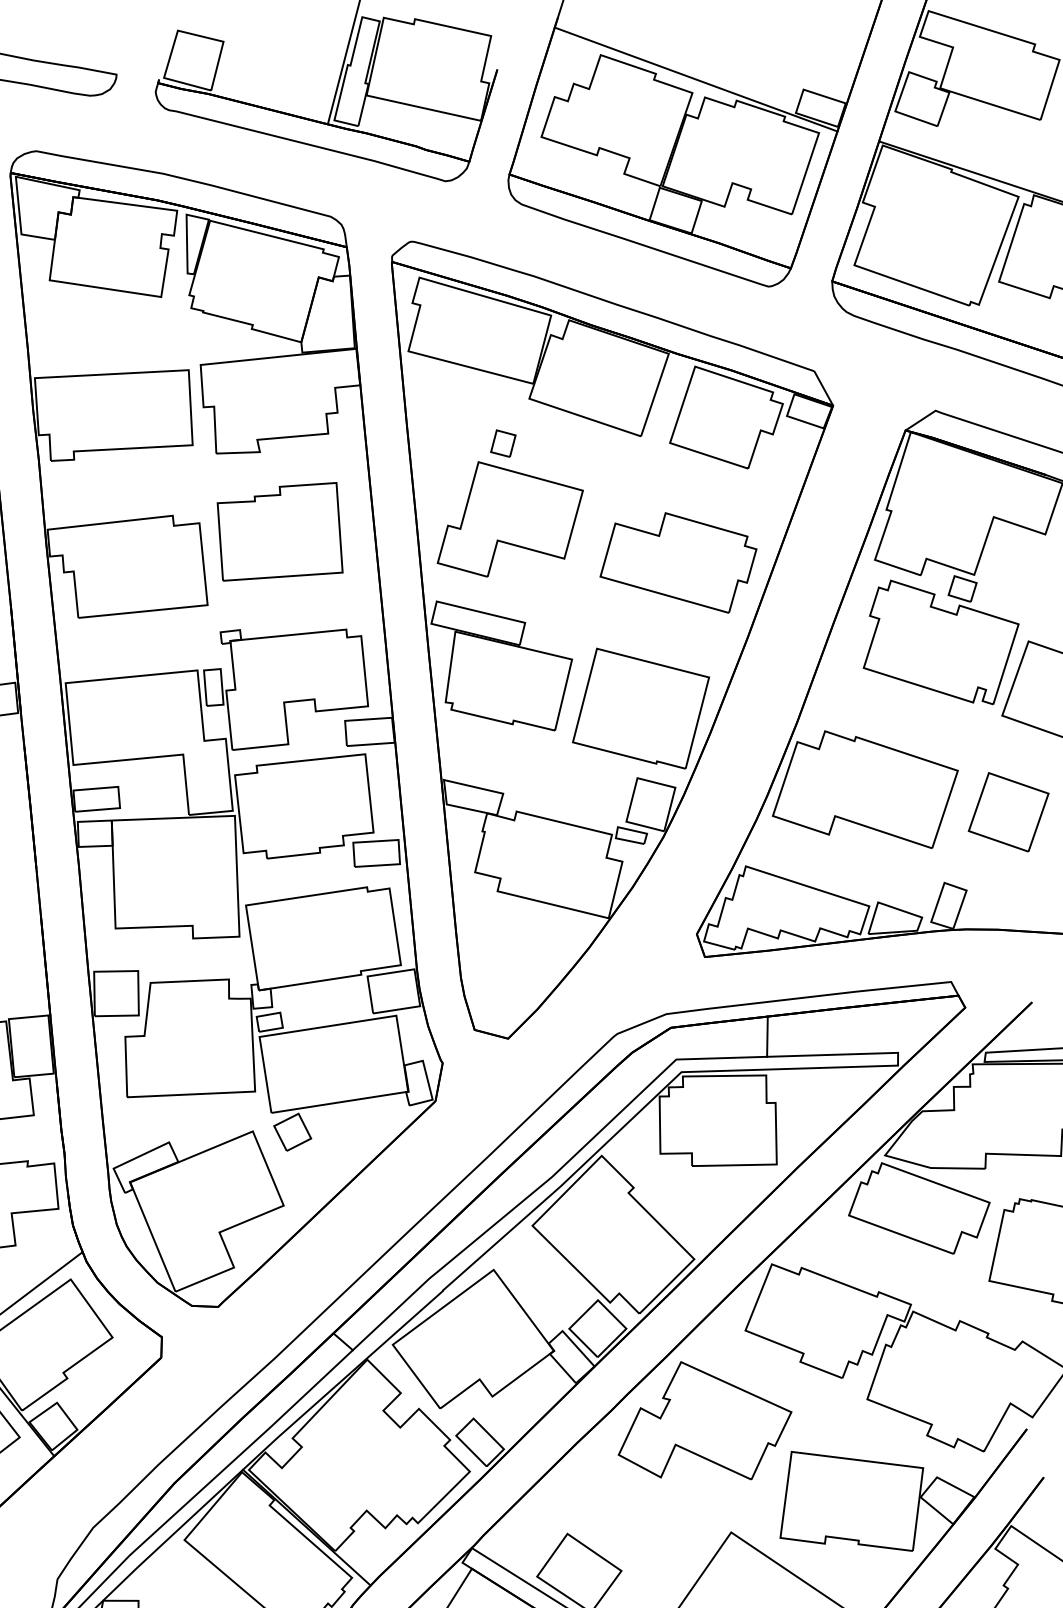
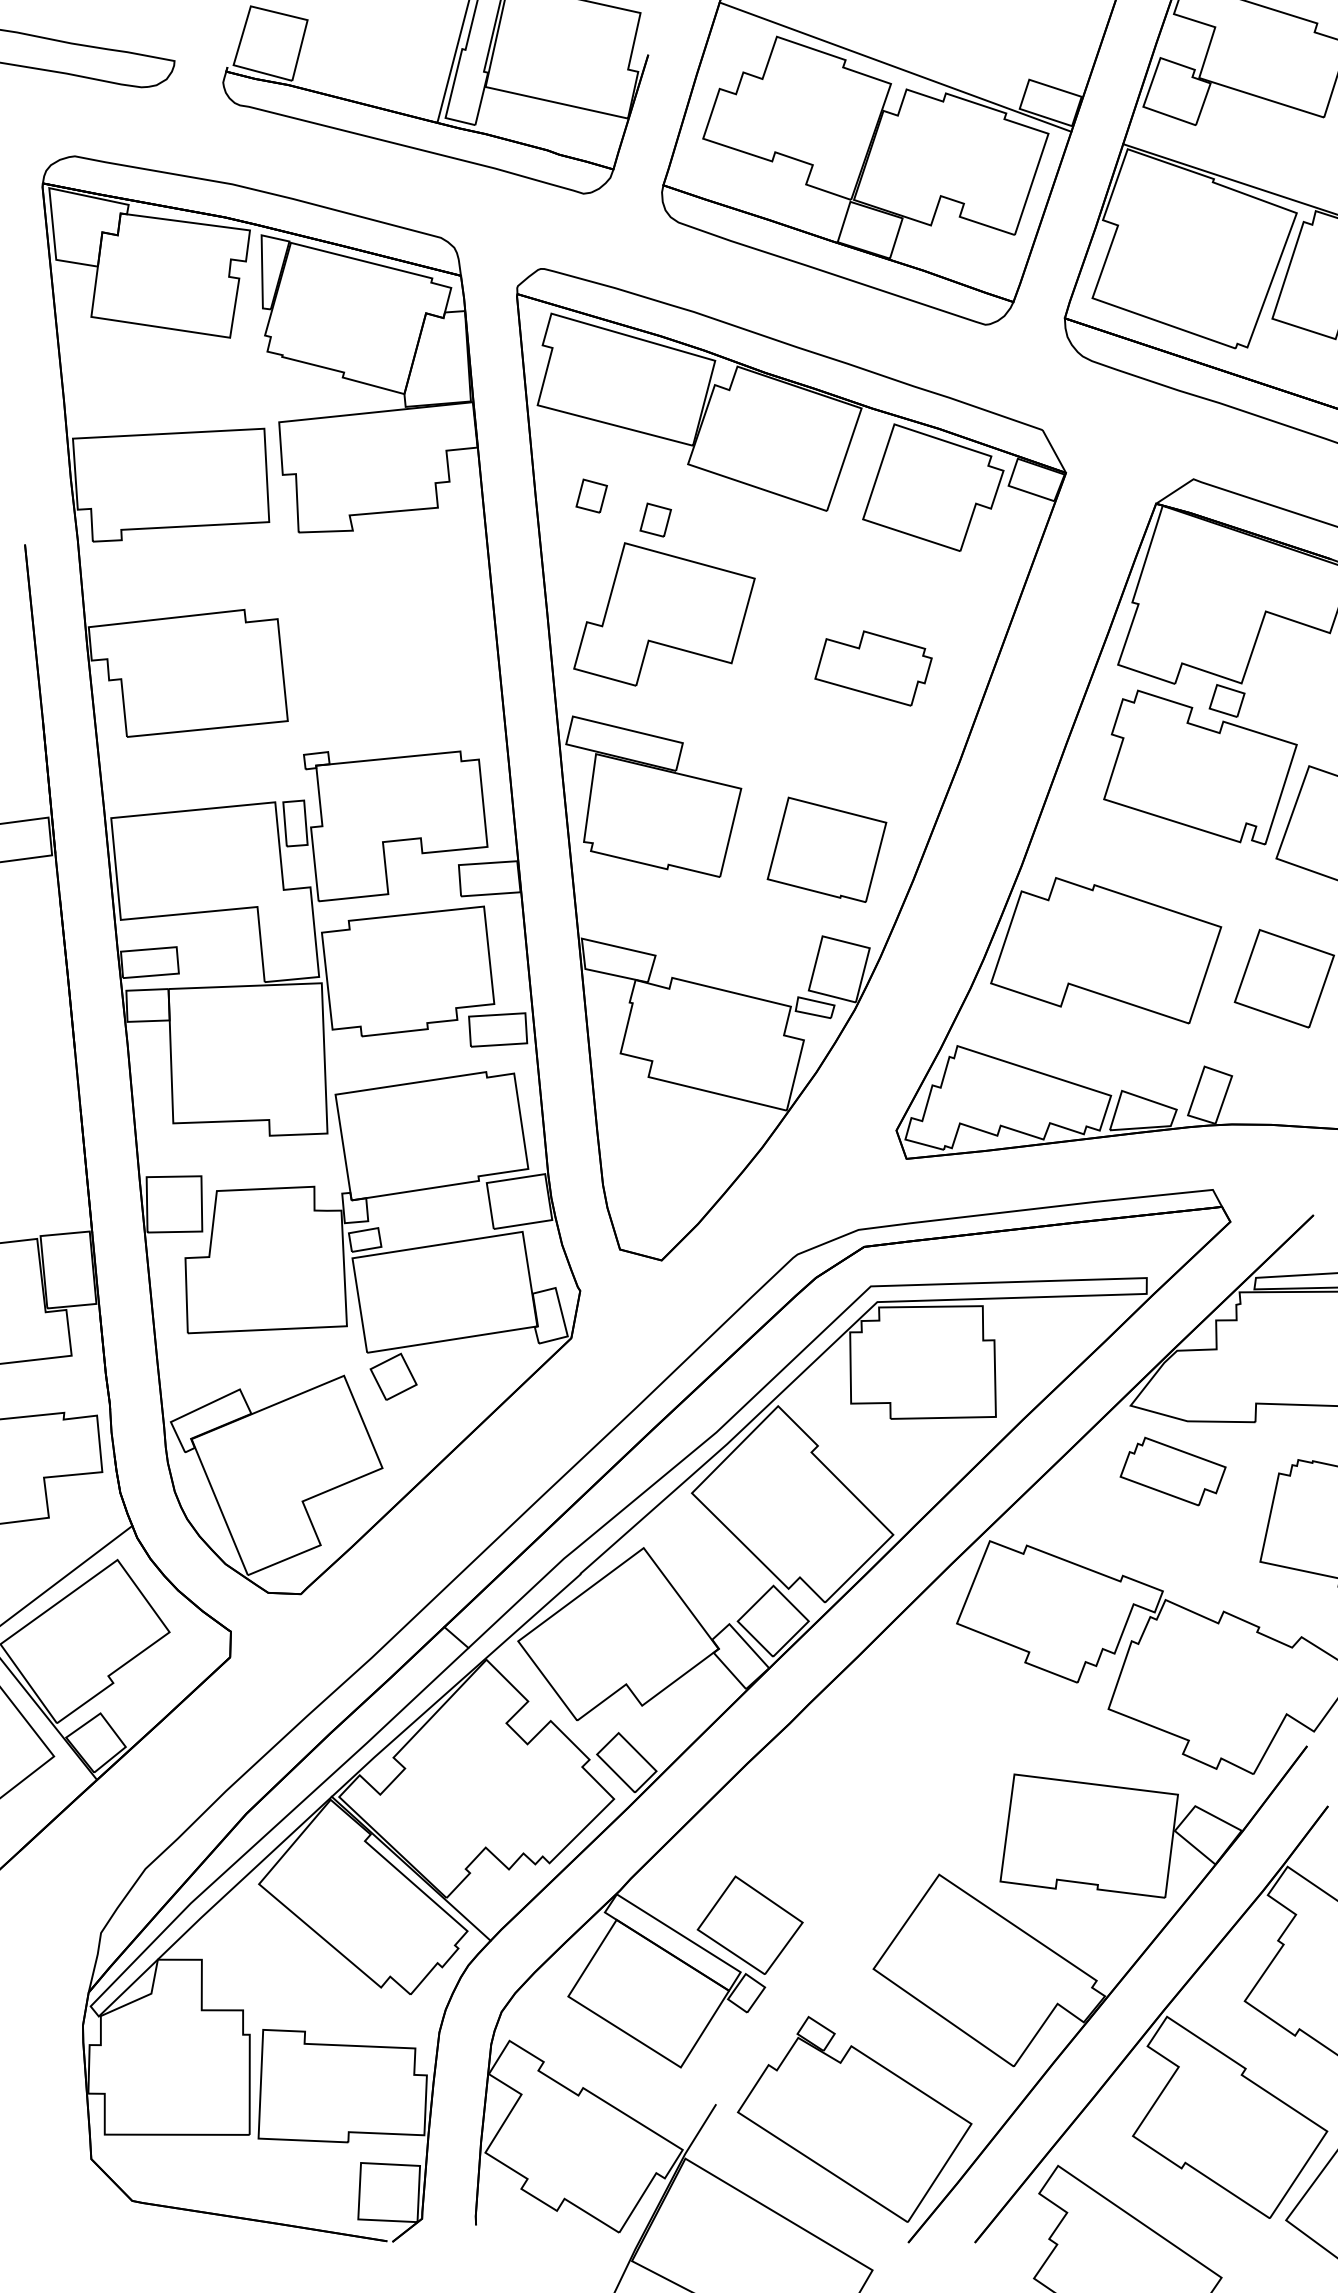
part: (451, 423) -> (591, 495), added
part: (279, 531) -> (377, 629), removed
part: (678, 562) -> (873, 668), size x0.6
part: (640, 708) -> (826, 849), size x0.7
line: (766, 1036) -> (983, 1257), removed
part: (918, 1208) -> (1172, 1471), size x0.6
part: (704, 1420) -> (906, 1735), removed

